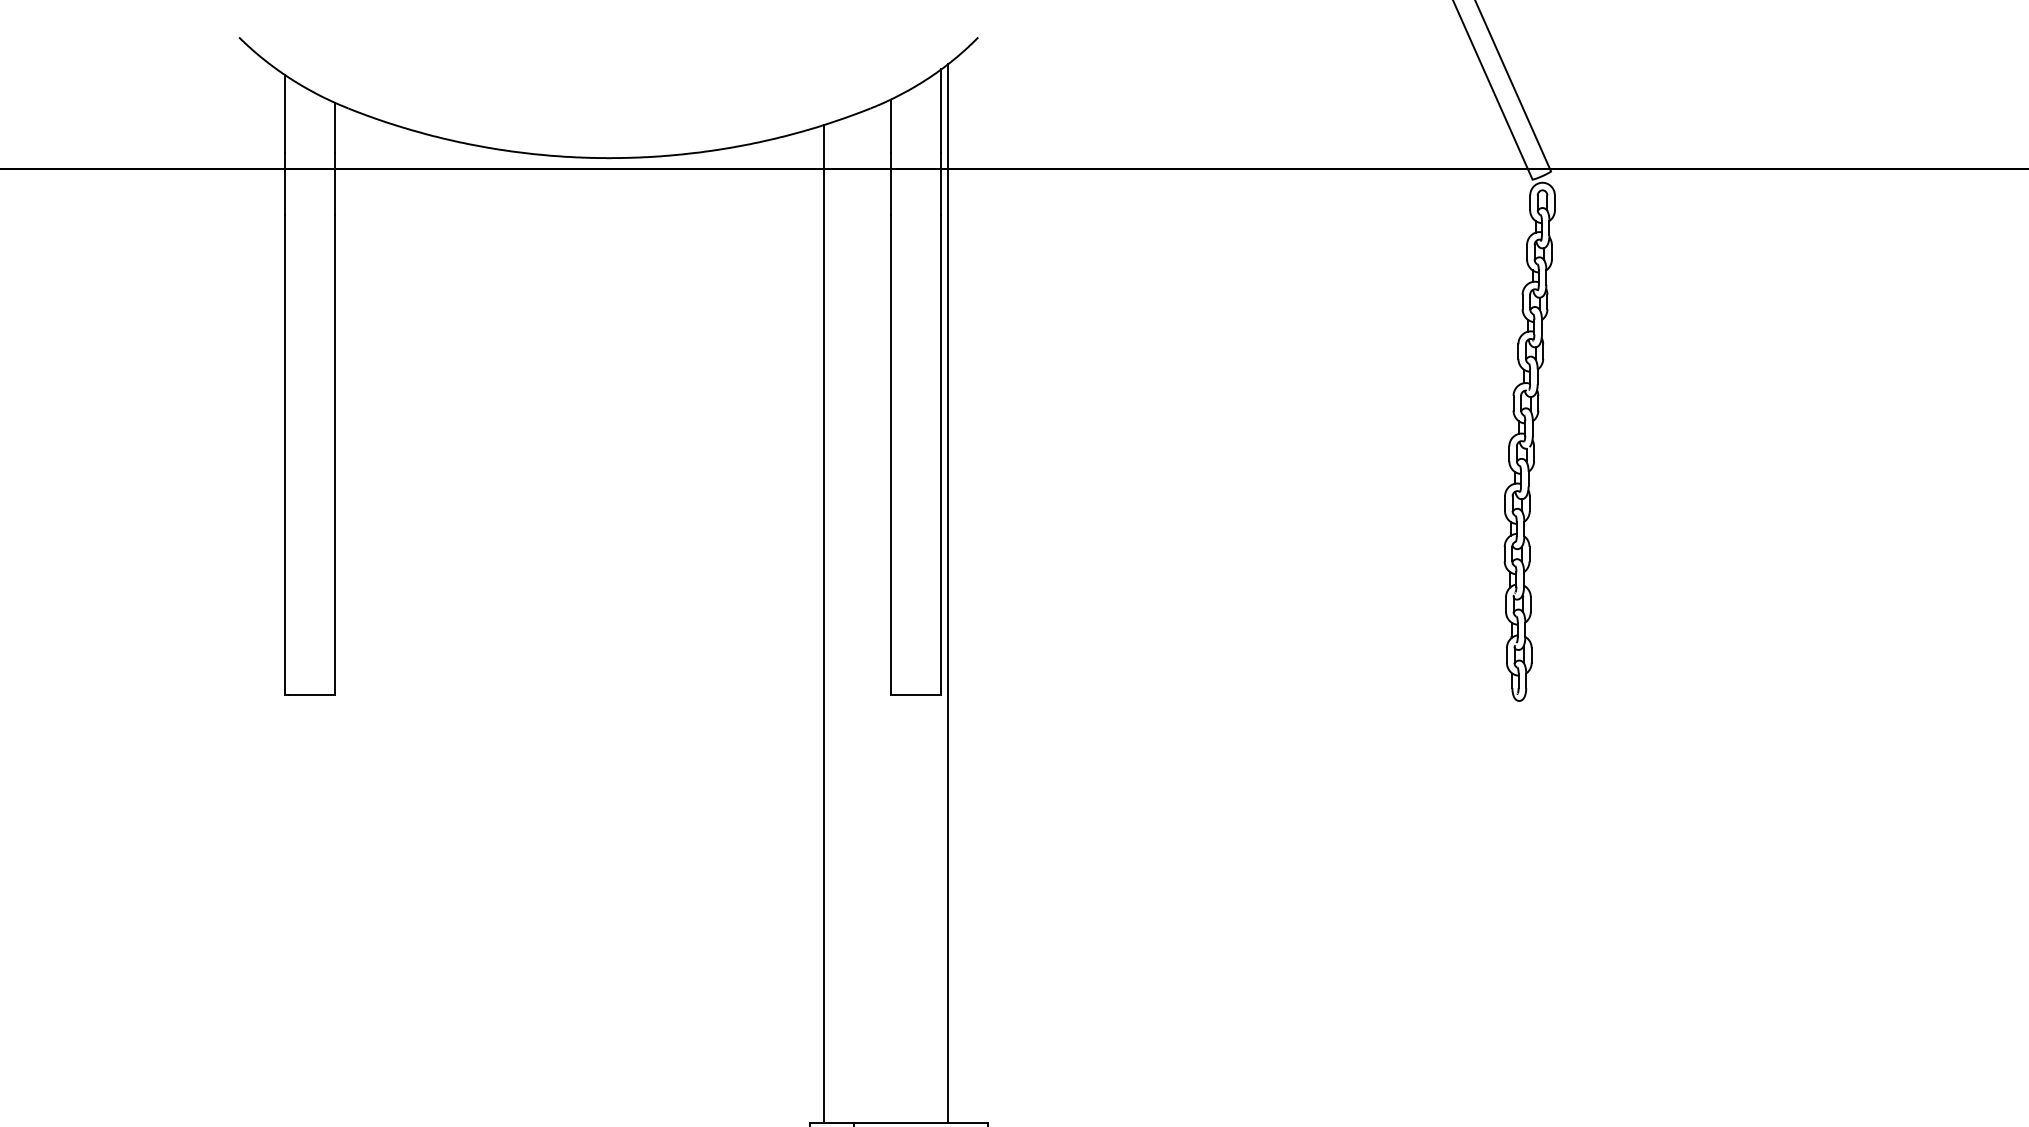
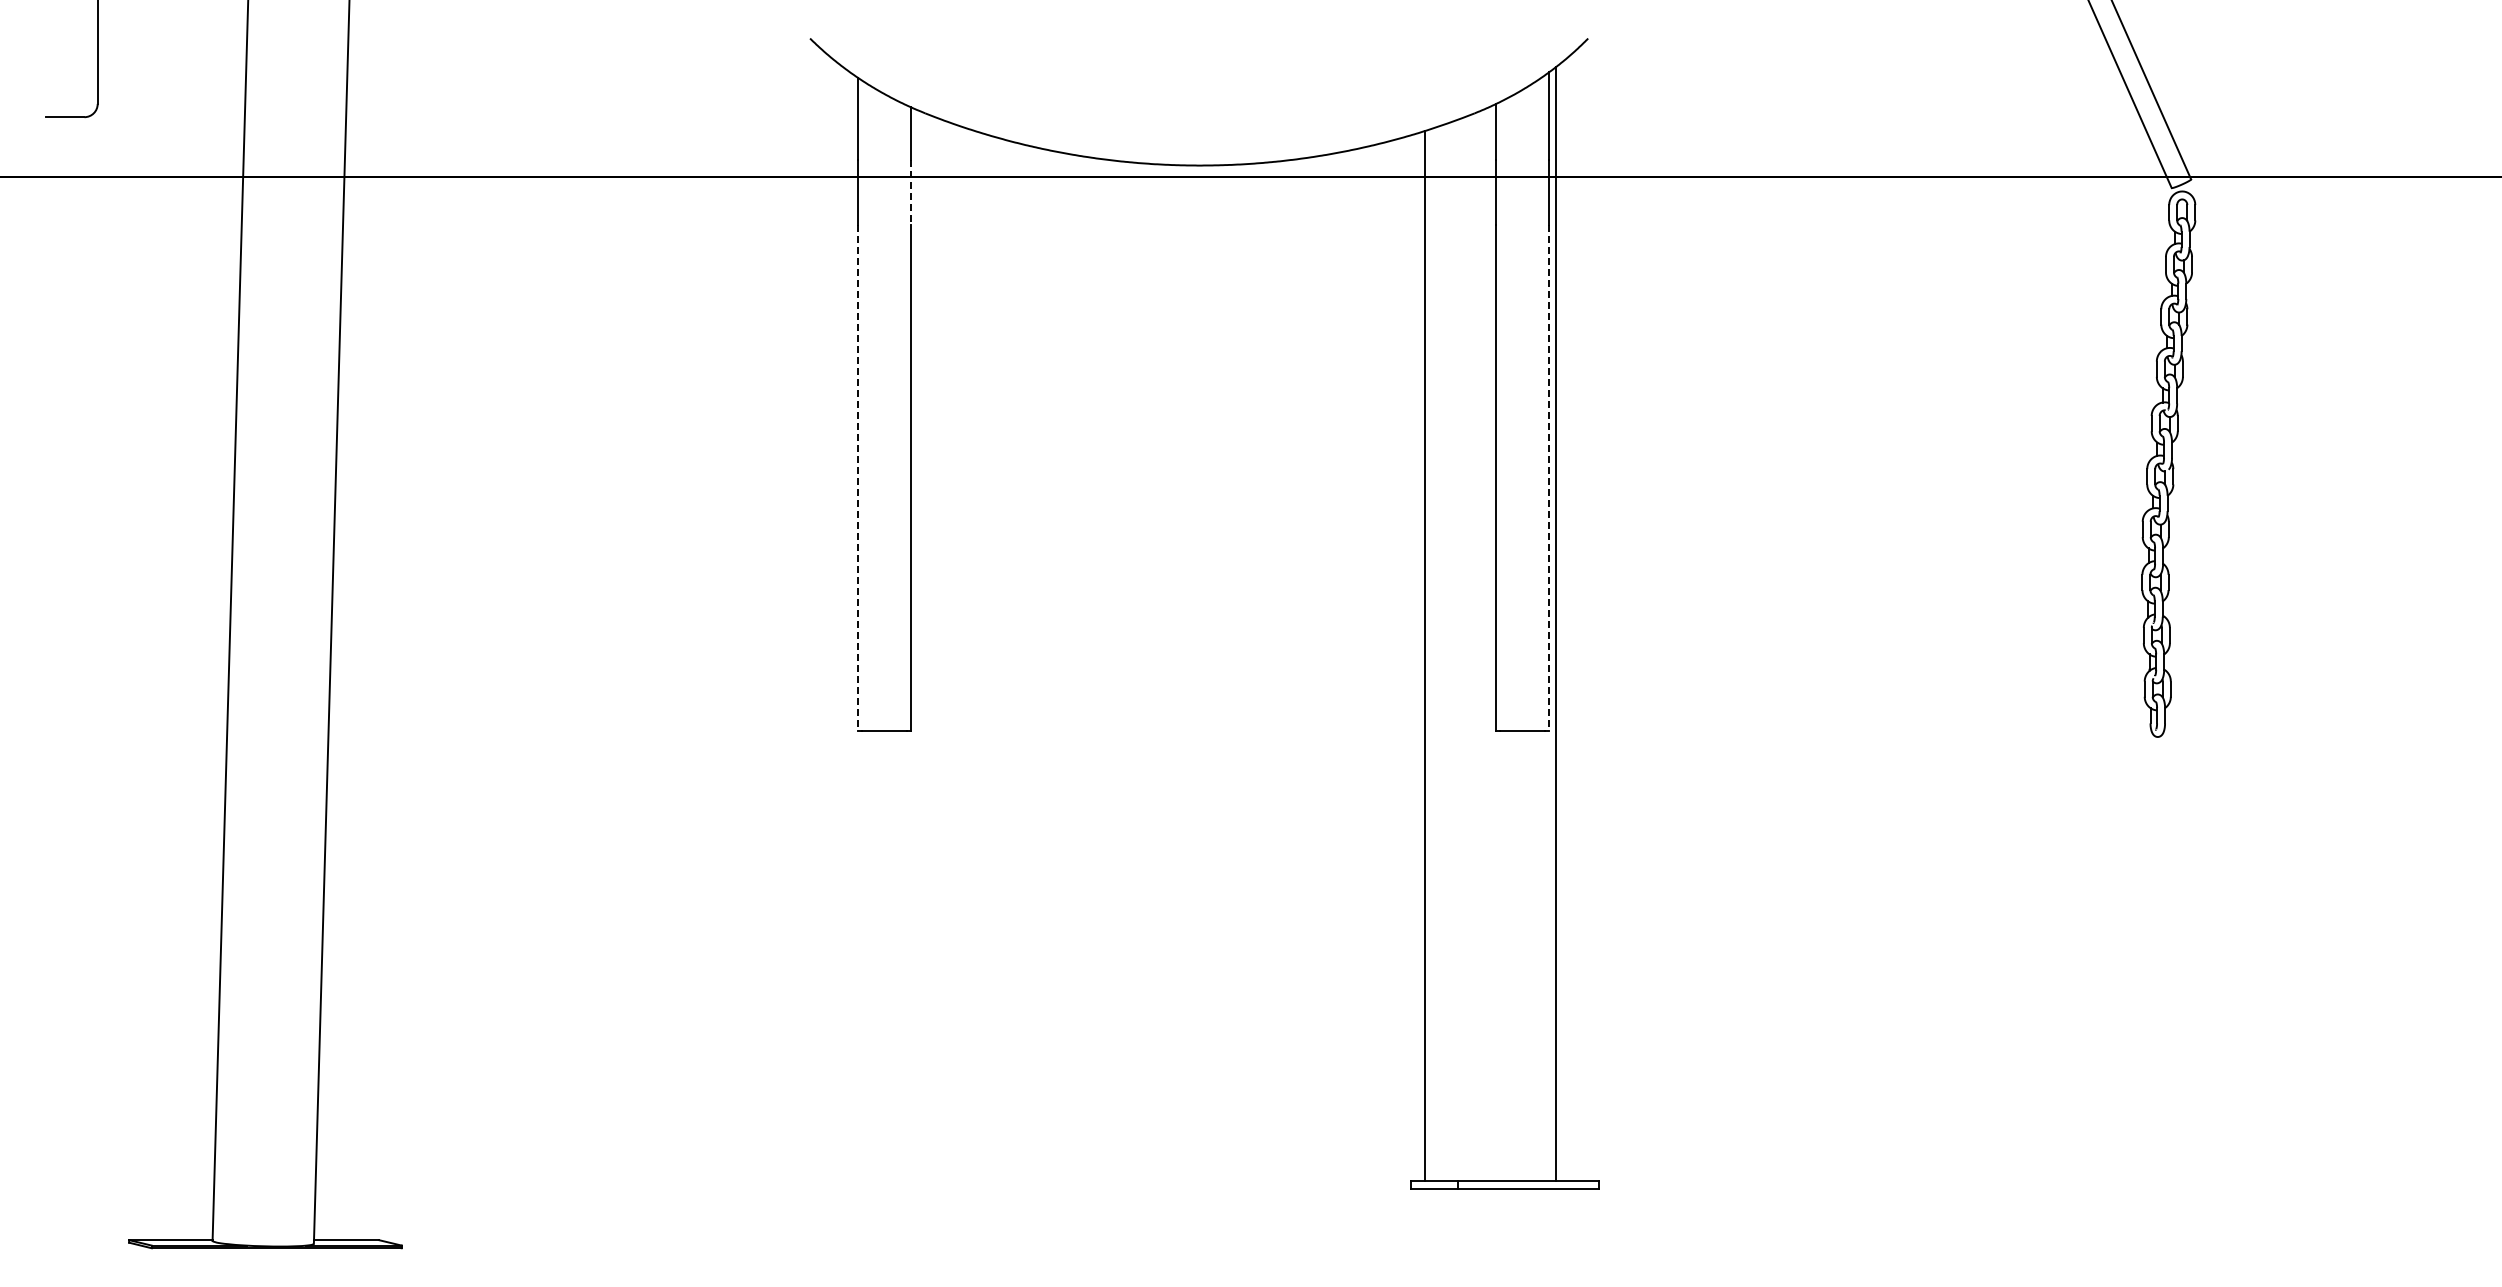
line: (335, 183) -> (911, 192), solid -> dashed
line: (285, 454) -> (858, 477), solid -> dashed
line: (941, 454) -> (1549, 477), solid -> dashed

